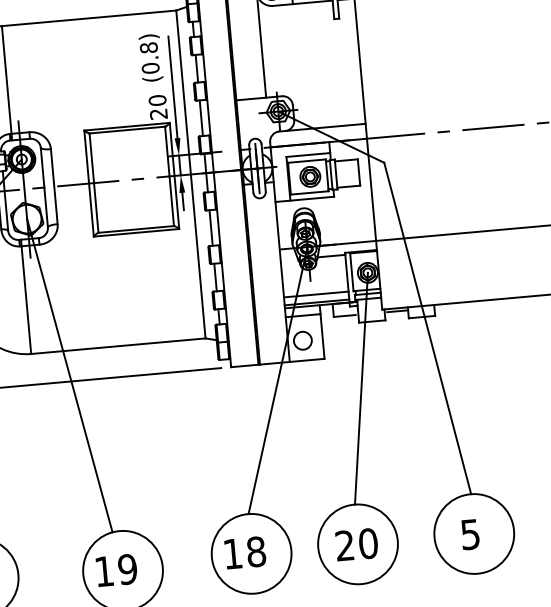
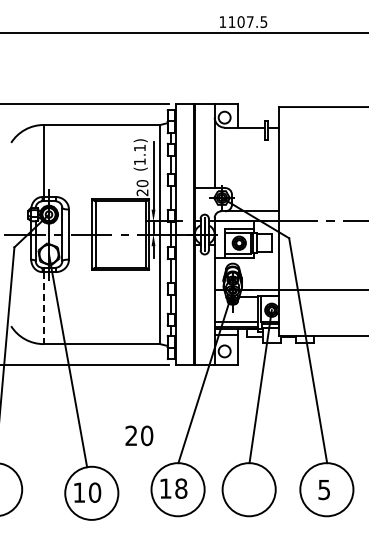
text: (149, 57) -> (139, 154), (0.8) -> (1.1)
line: (26, 300) -> (43, 308), solid -> dashed
text: (356, 544) -> (139, 435), moved
text: (126, 569) -> (94, 492), 19 -> 10

